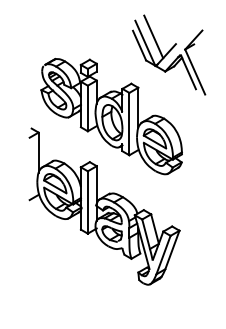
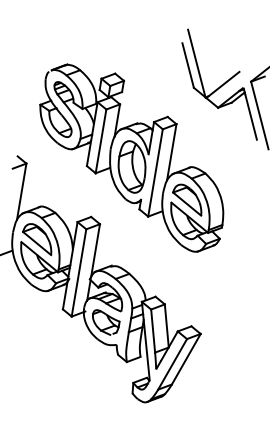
line: (153, 36) -> (209, 55), removed

